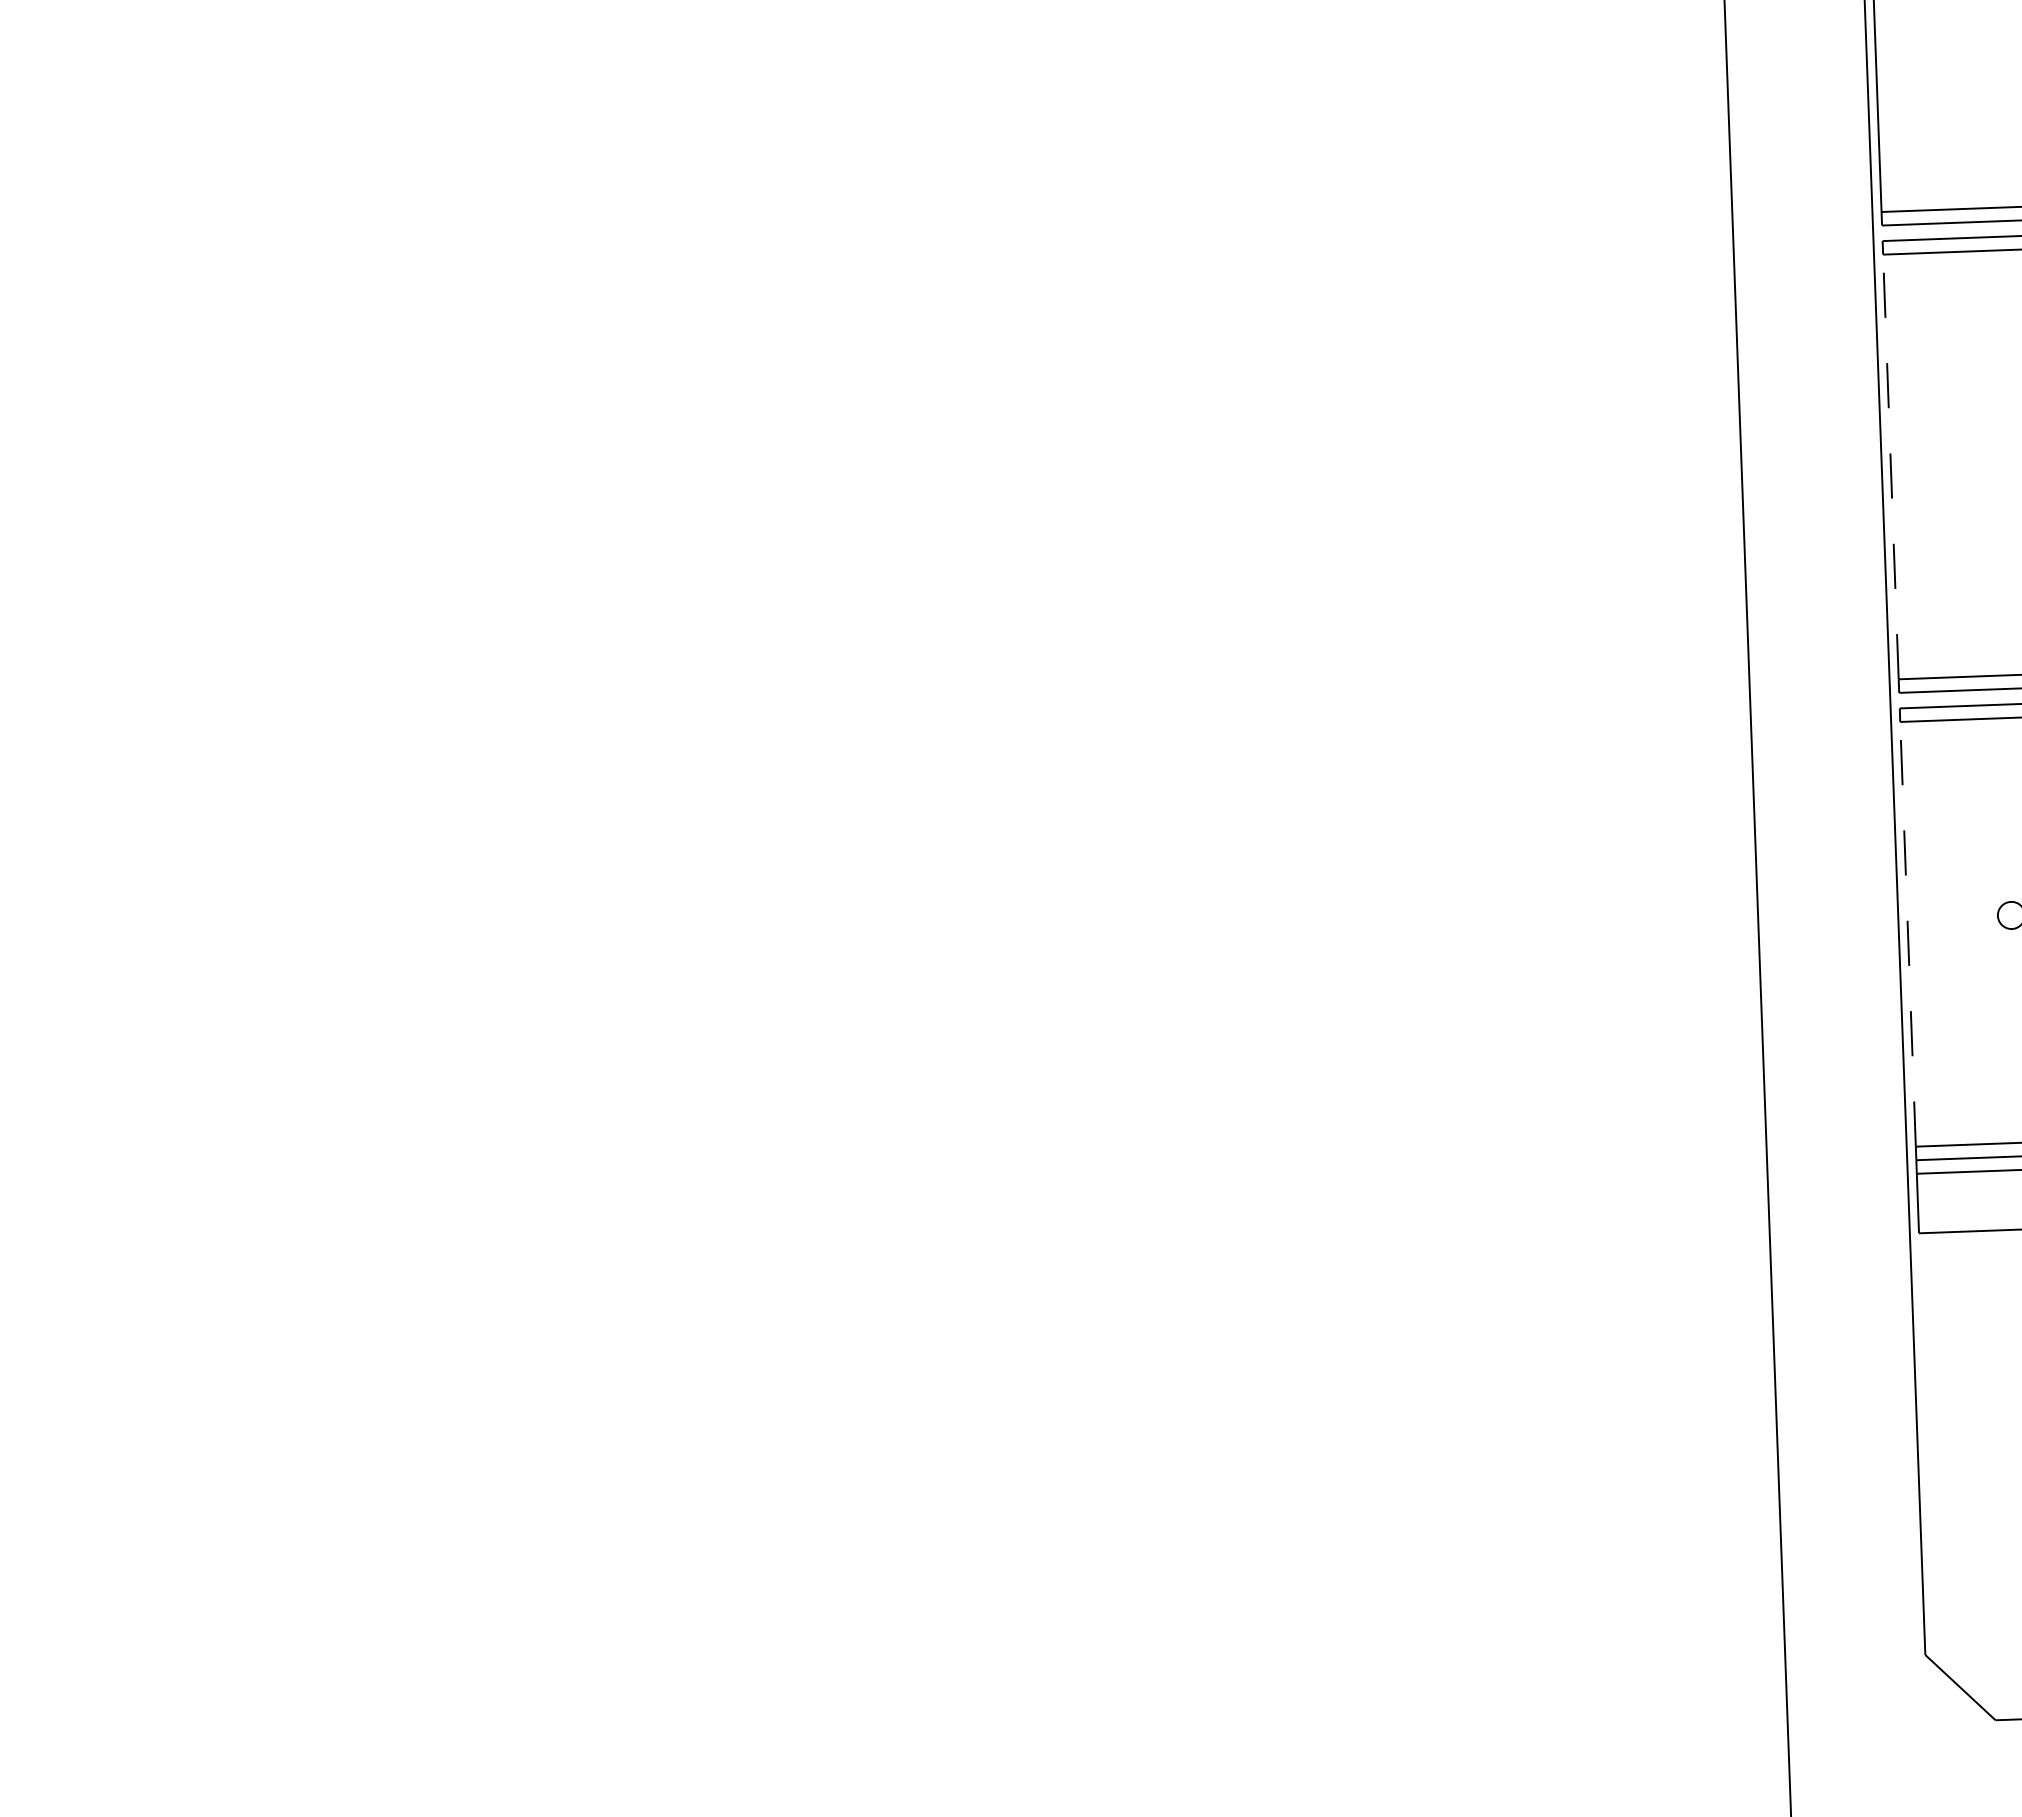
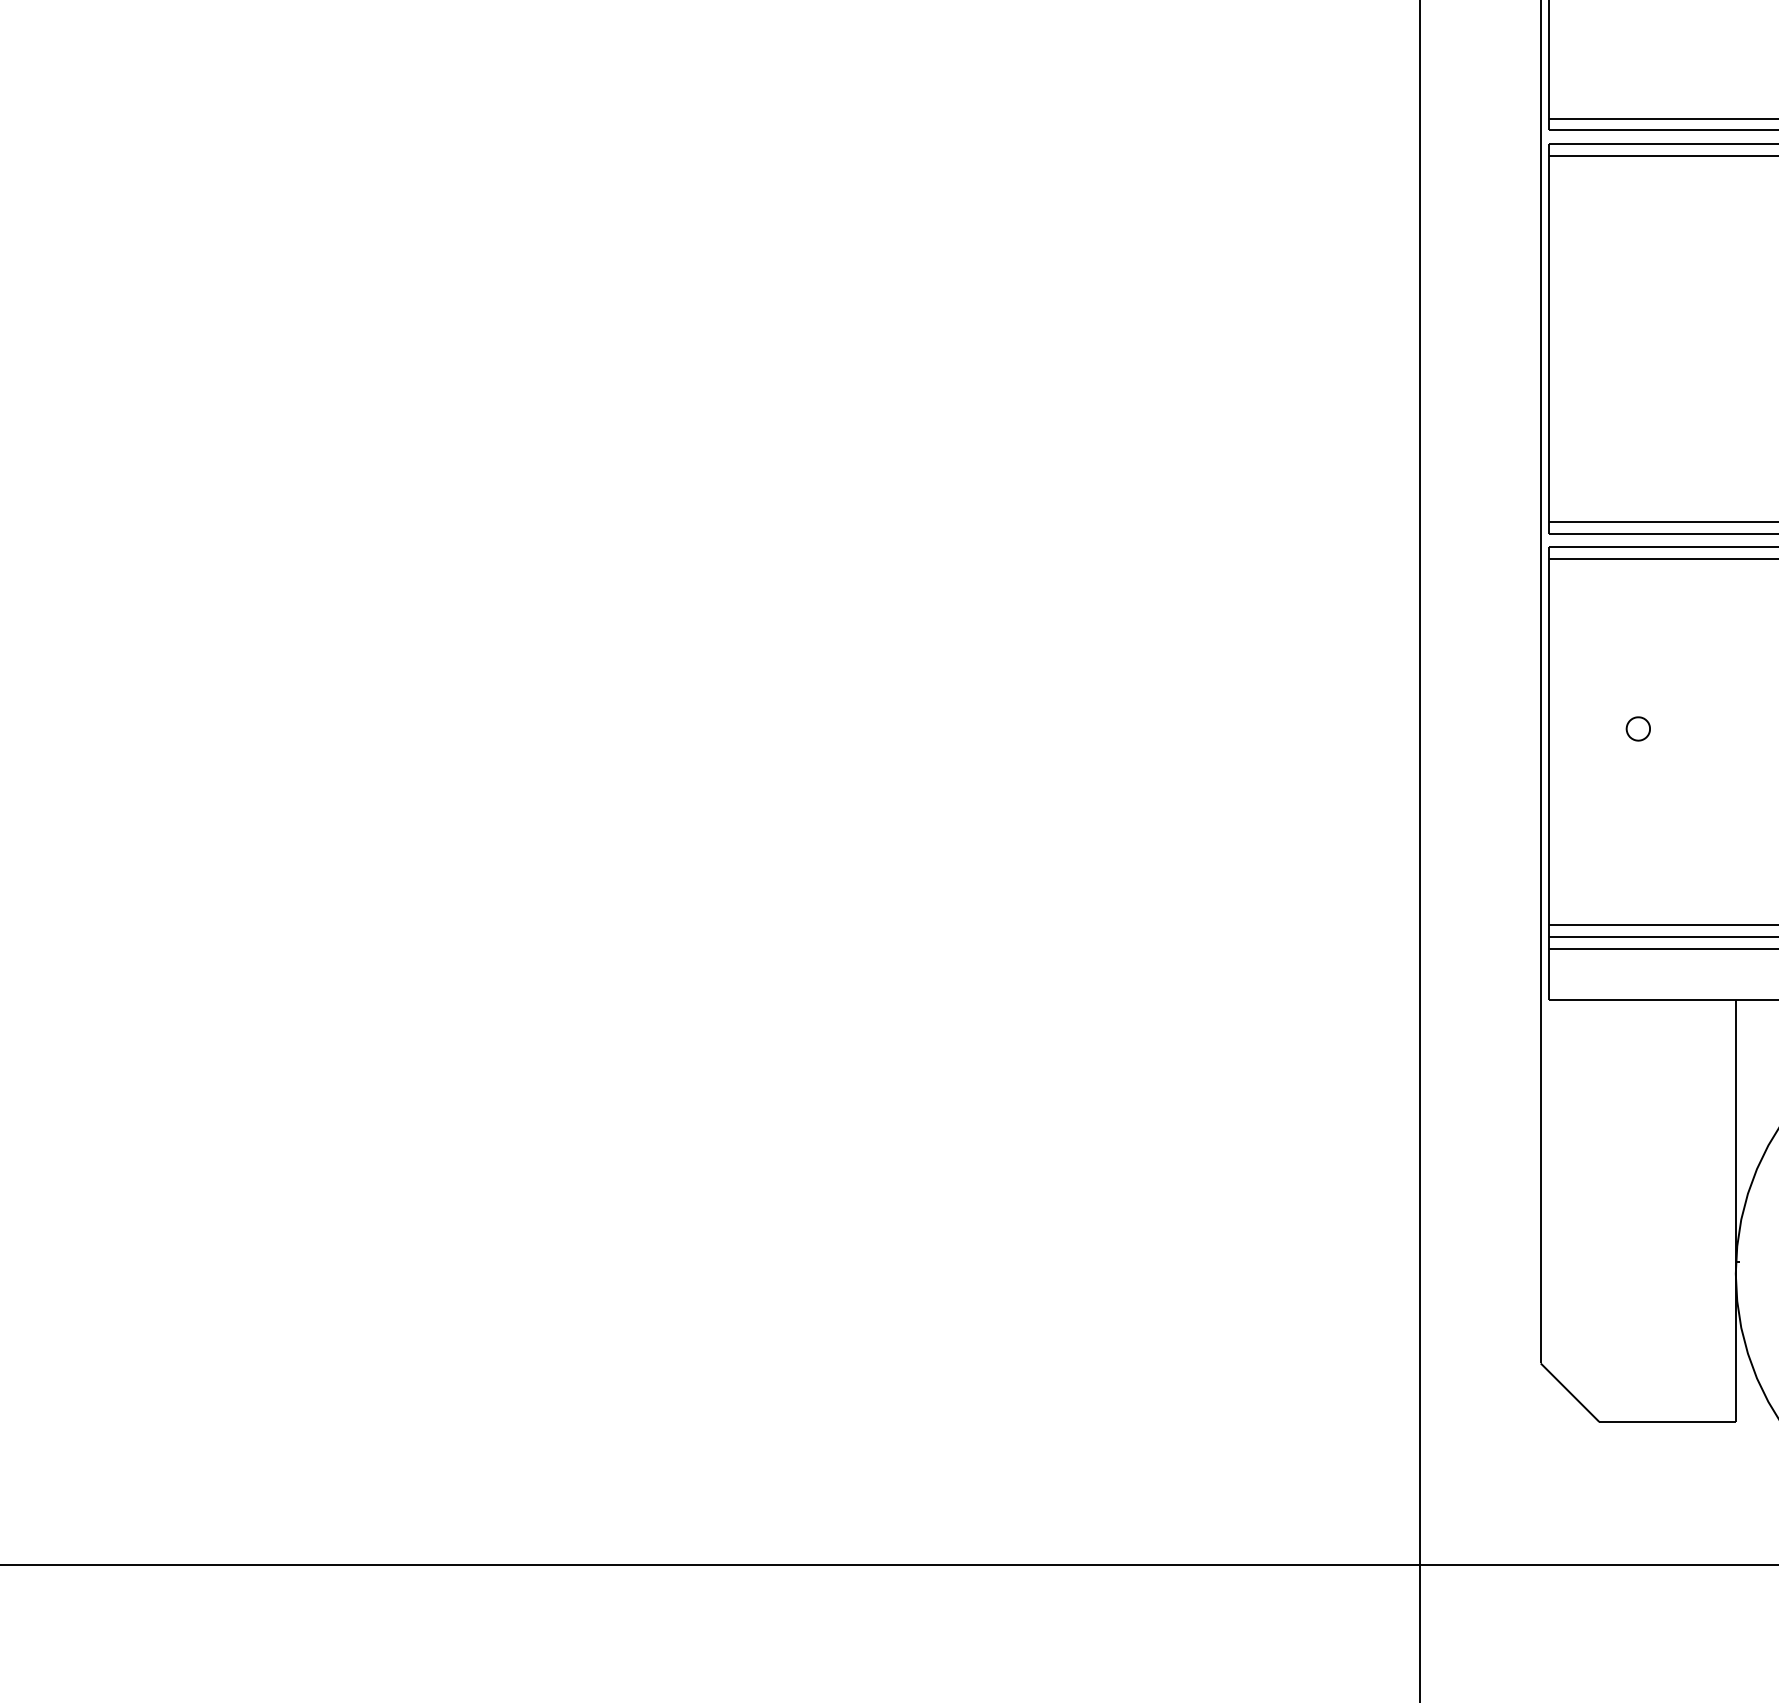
line: (1890, 466) -> (1548, 338), dashed -> solid
line: (1907, 933) -> (1548, 741), dashed -> solid

